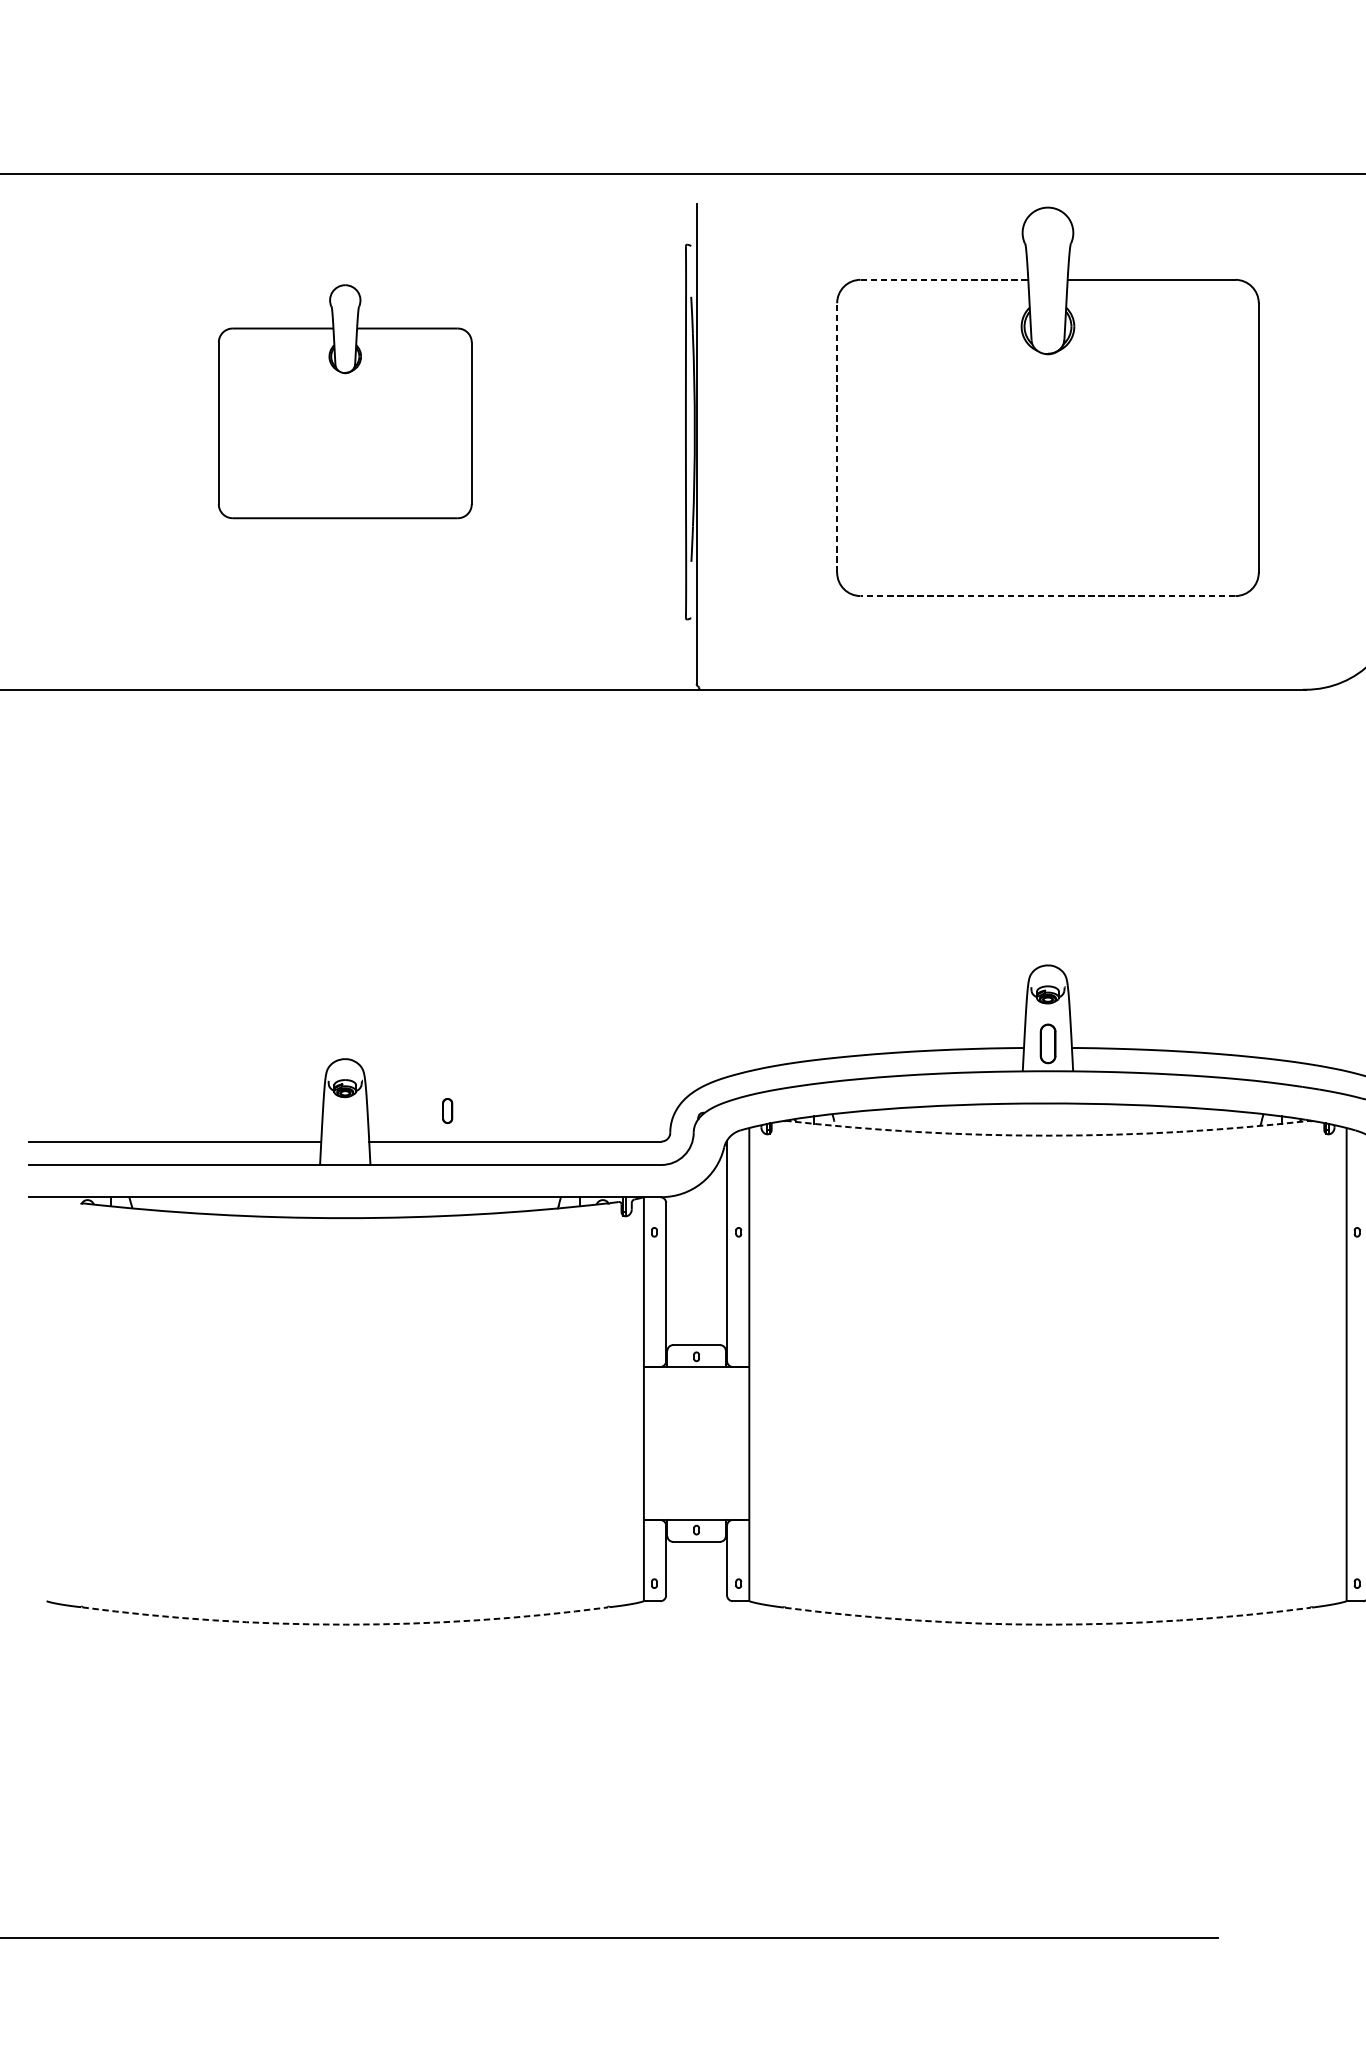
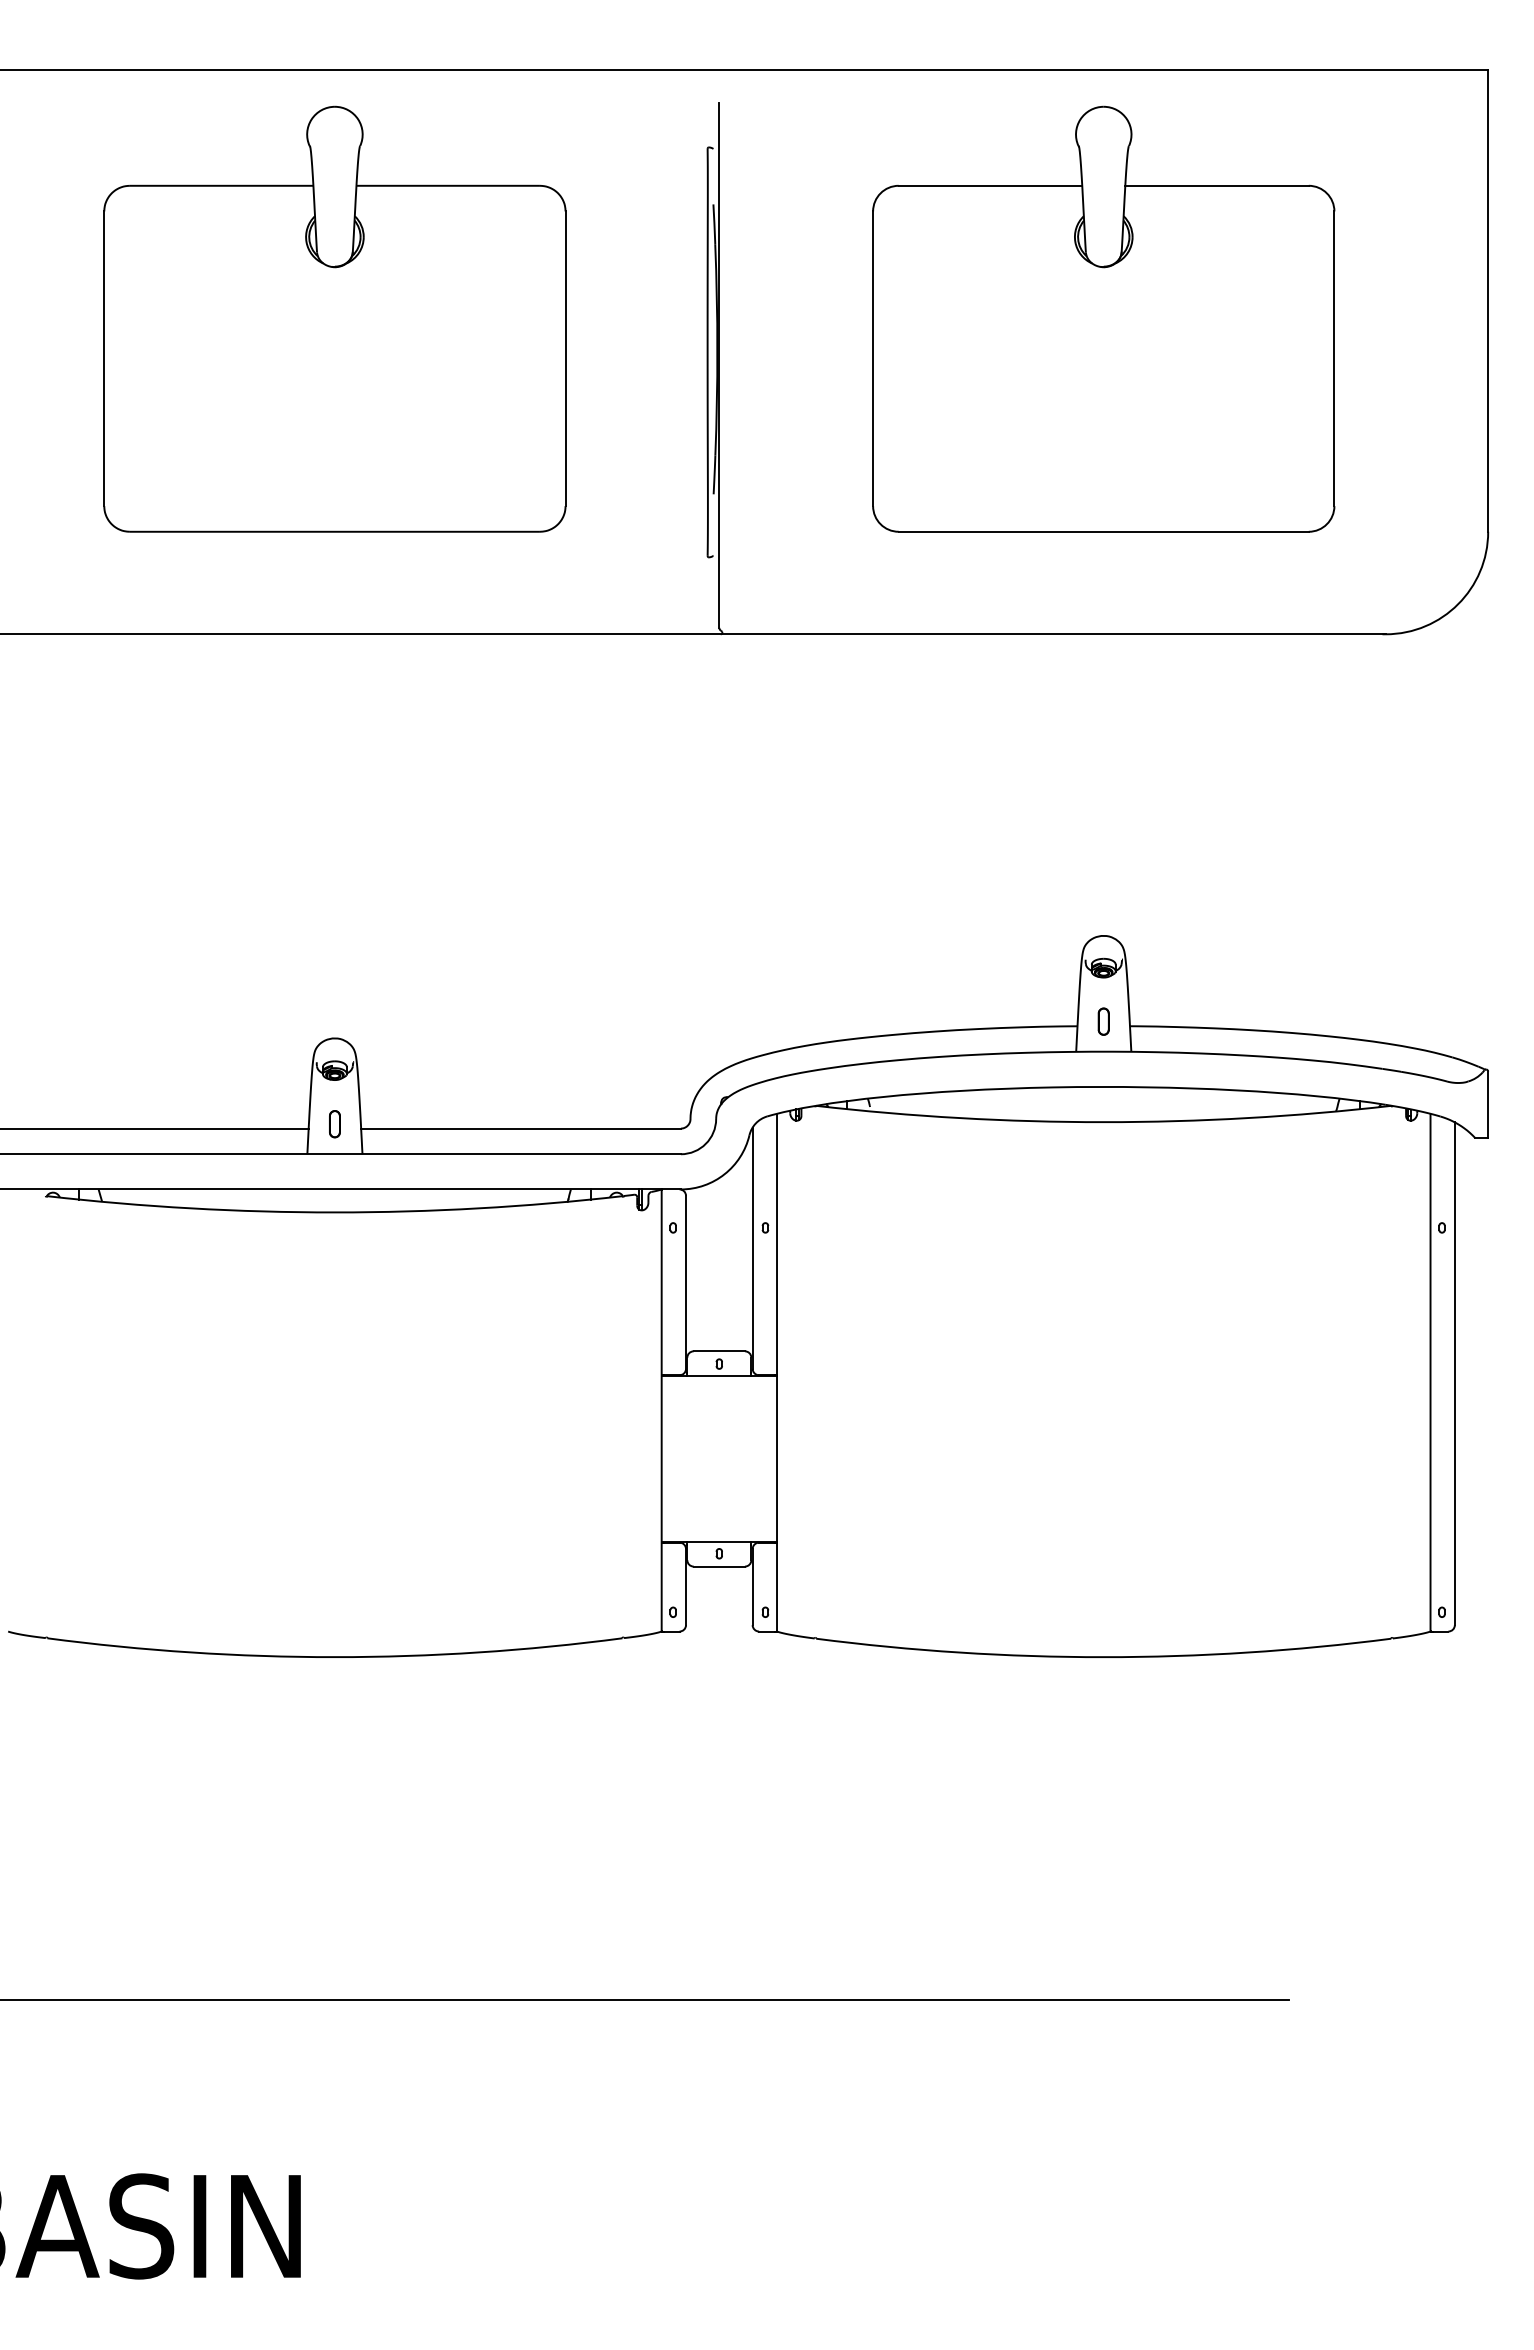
line: (944, 279) -> (990, 185), dashed -> solid
part: (344, 401) -> (334, 318), size x1.67
line: (837, 437) -> (873, 358), dashed -> solid
line: (1047, 595) -> (1103, 531), dashed -> solid
part: (1047, 1043) -> (1103, 1021), size x0.62
part: (447, 1111) -> (334, 1124), moved
arc: (1047, 1135) -> (1103, 1122), dashed -> solid
arc: (344, 1624) -> (334, 1657), dashed -> solid
arc: (1047, 1624) -> (1103, 1657), dashed -> solid

